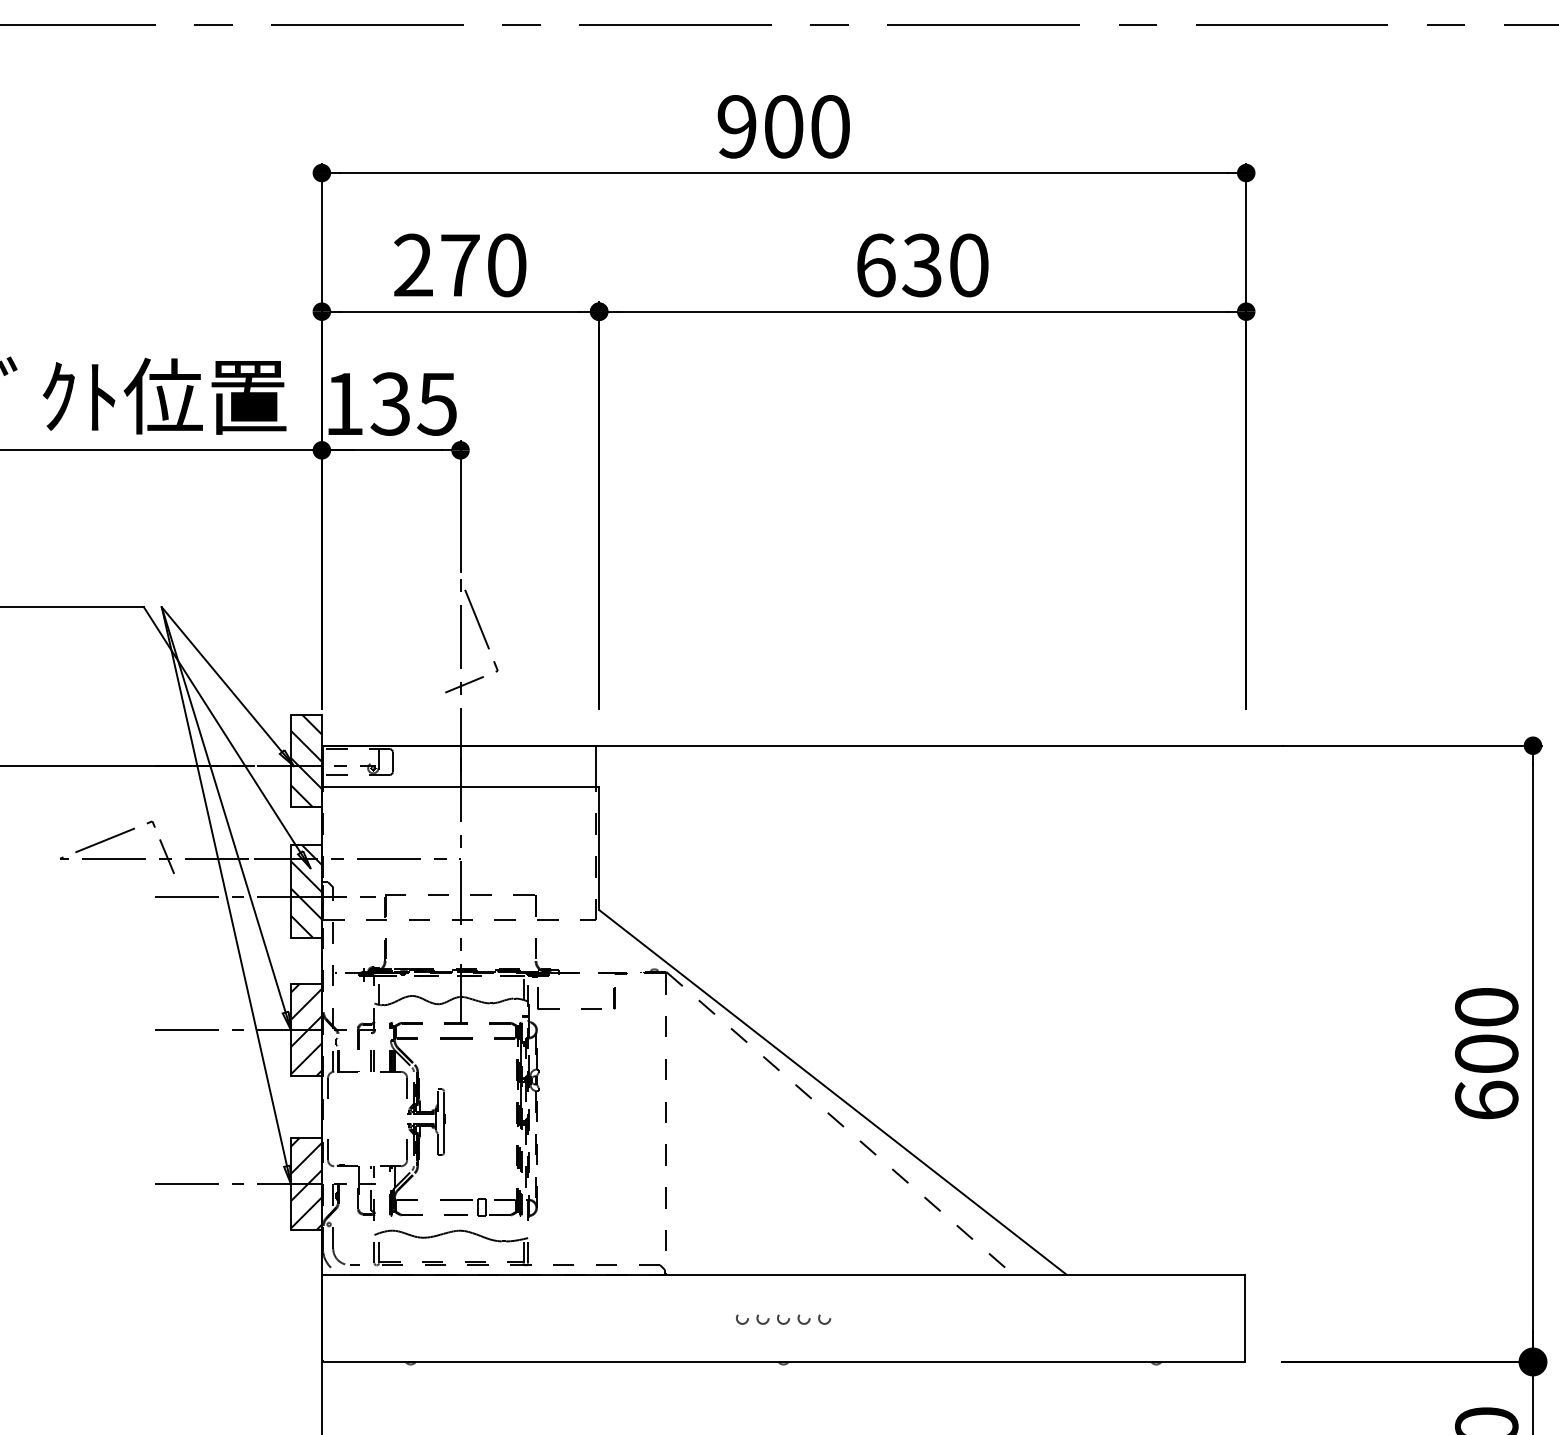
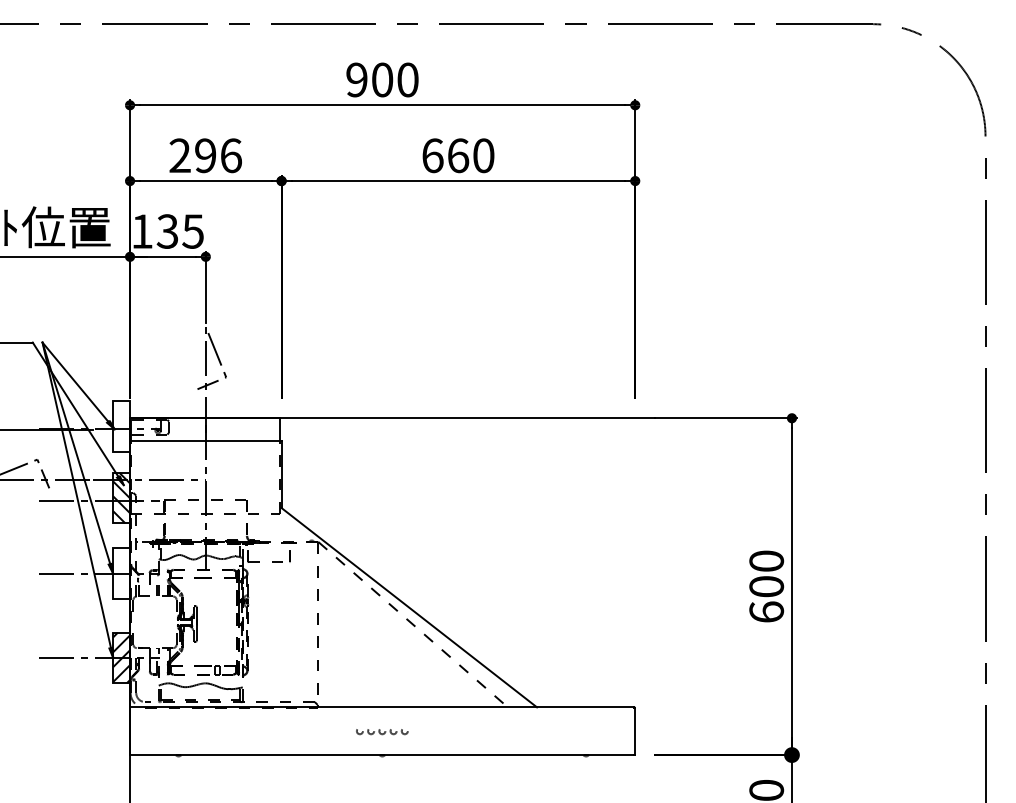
text: (483, 264) -> (218, 155), 270 -> 296
text: (922, 264) -> (458, 155), 630 -> 660
hatch: (306, 760) -> (121, 426), removed
hatch: (306, 1029) -> (121, 573), removed

